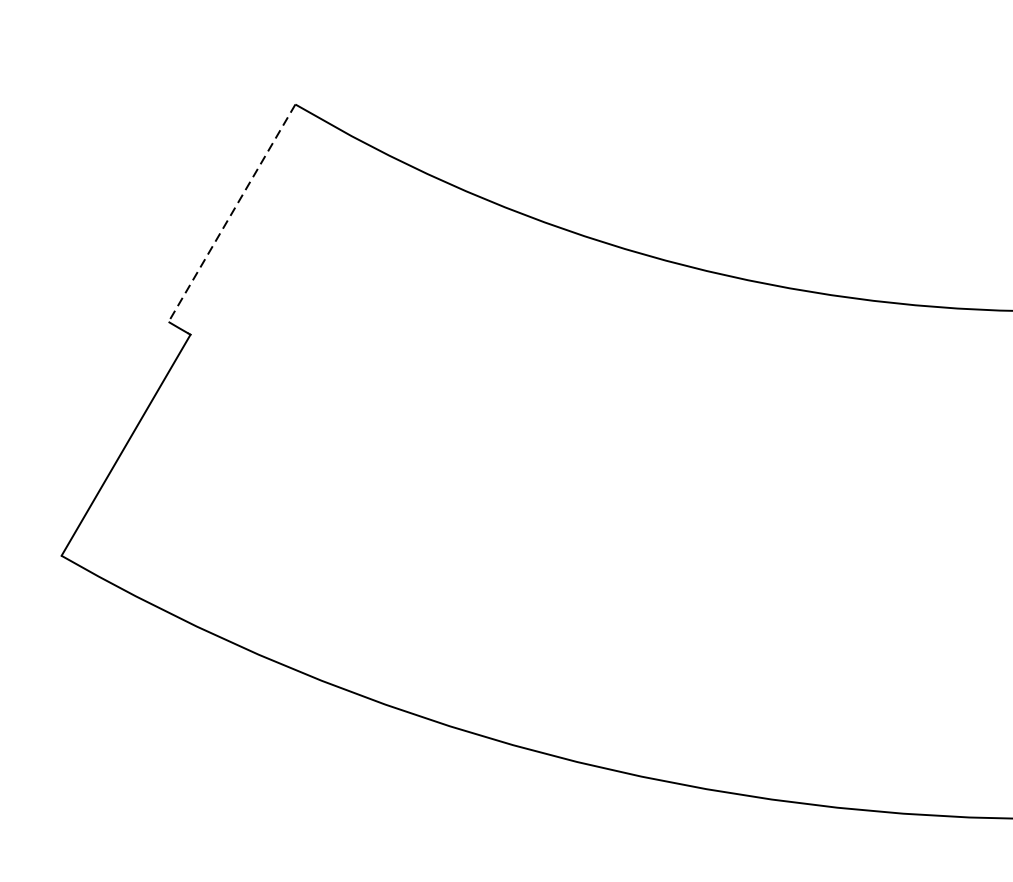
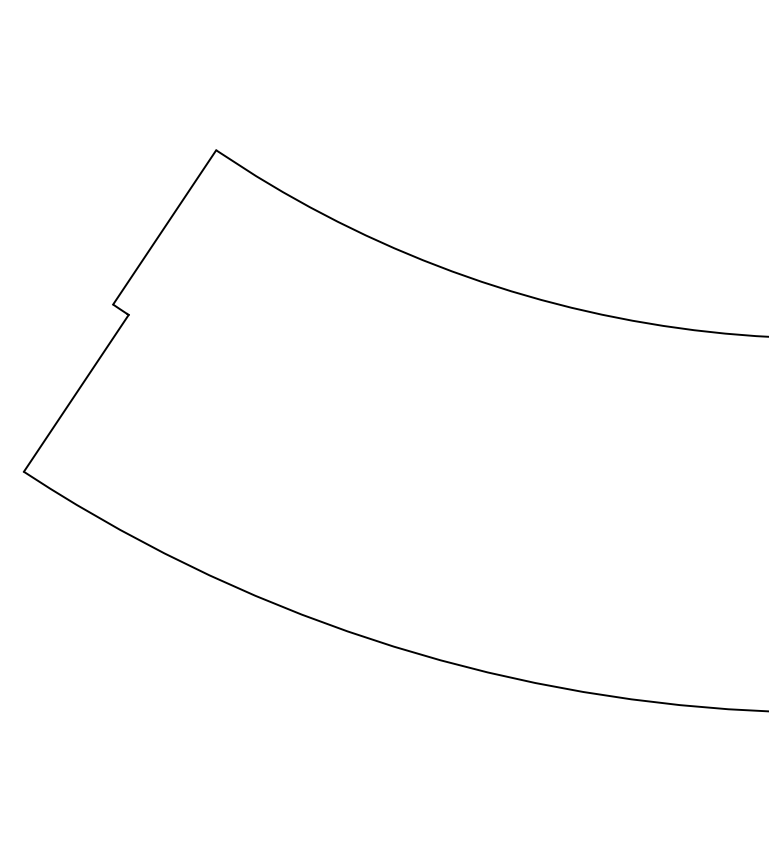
line: (231, 213) -> (164, 227), dashed -> solid

